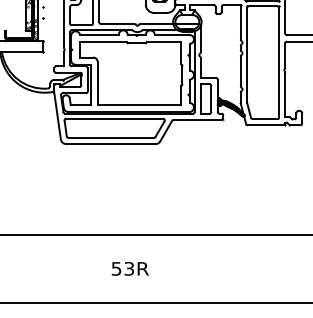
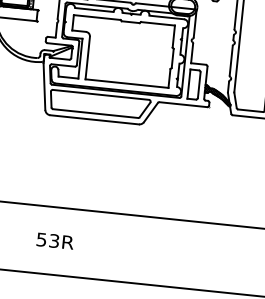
text: (129, 268) -> (54, 240), moved

